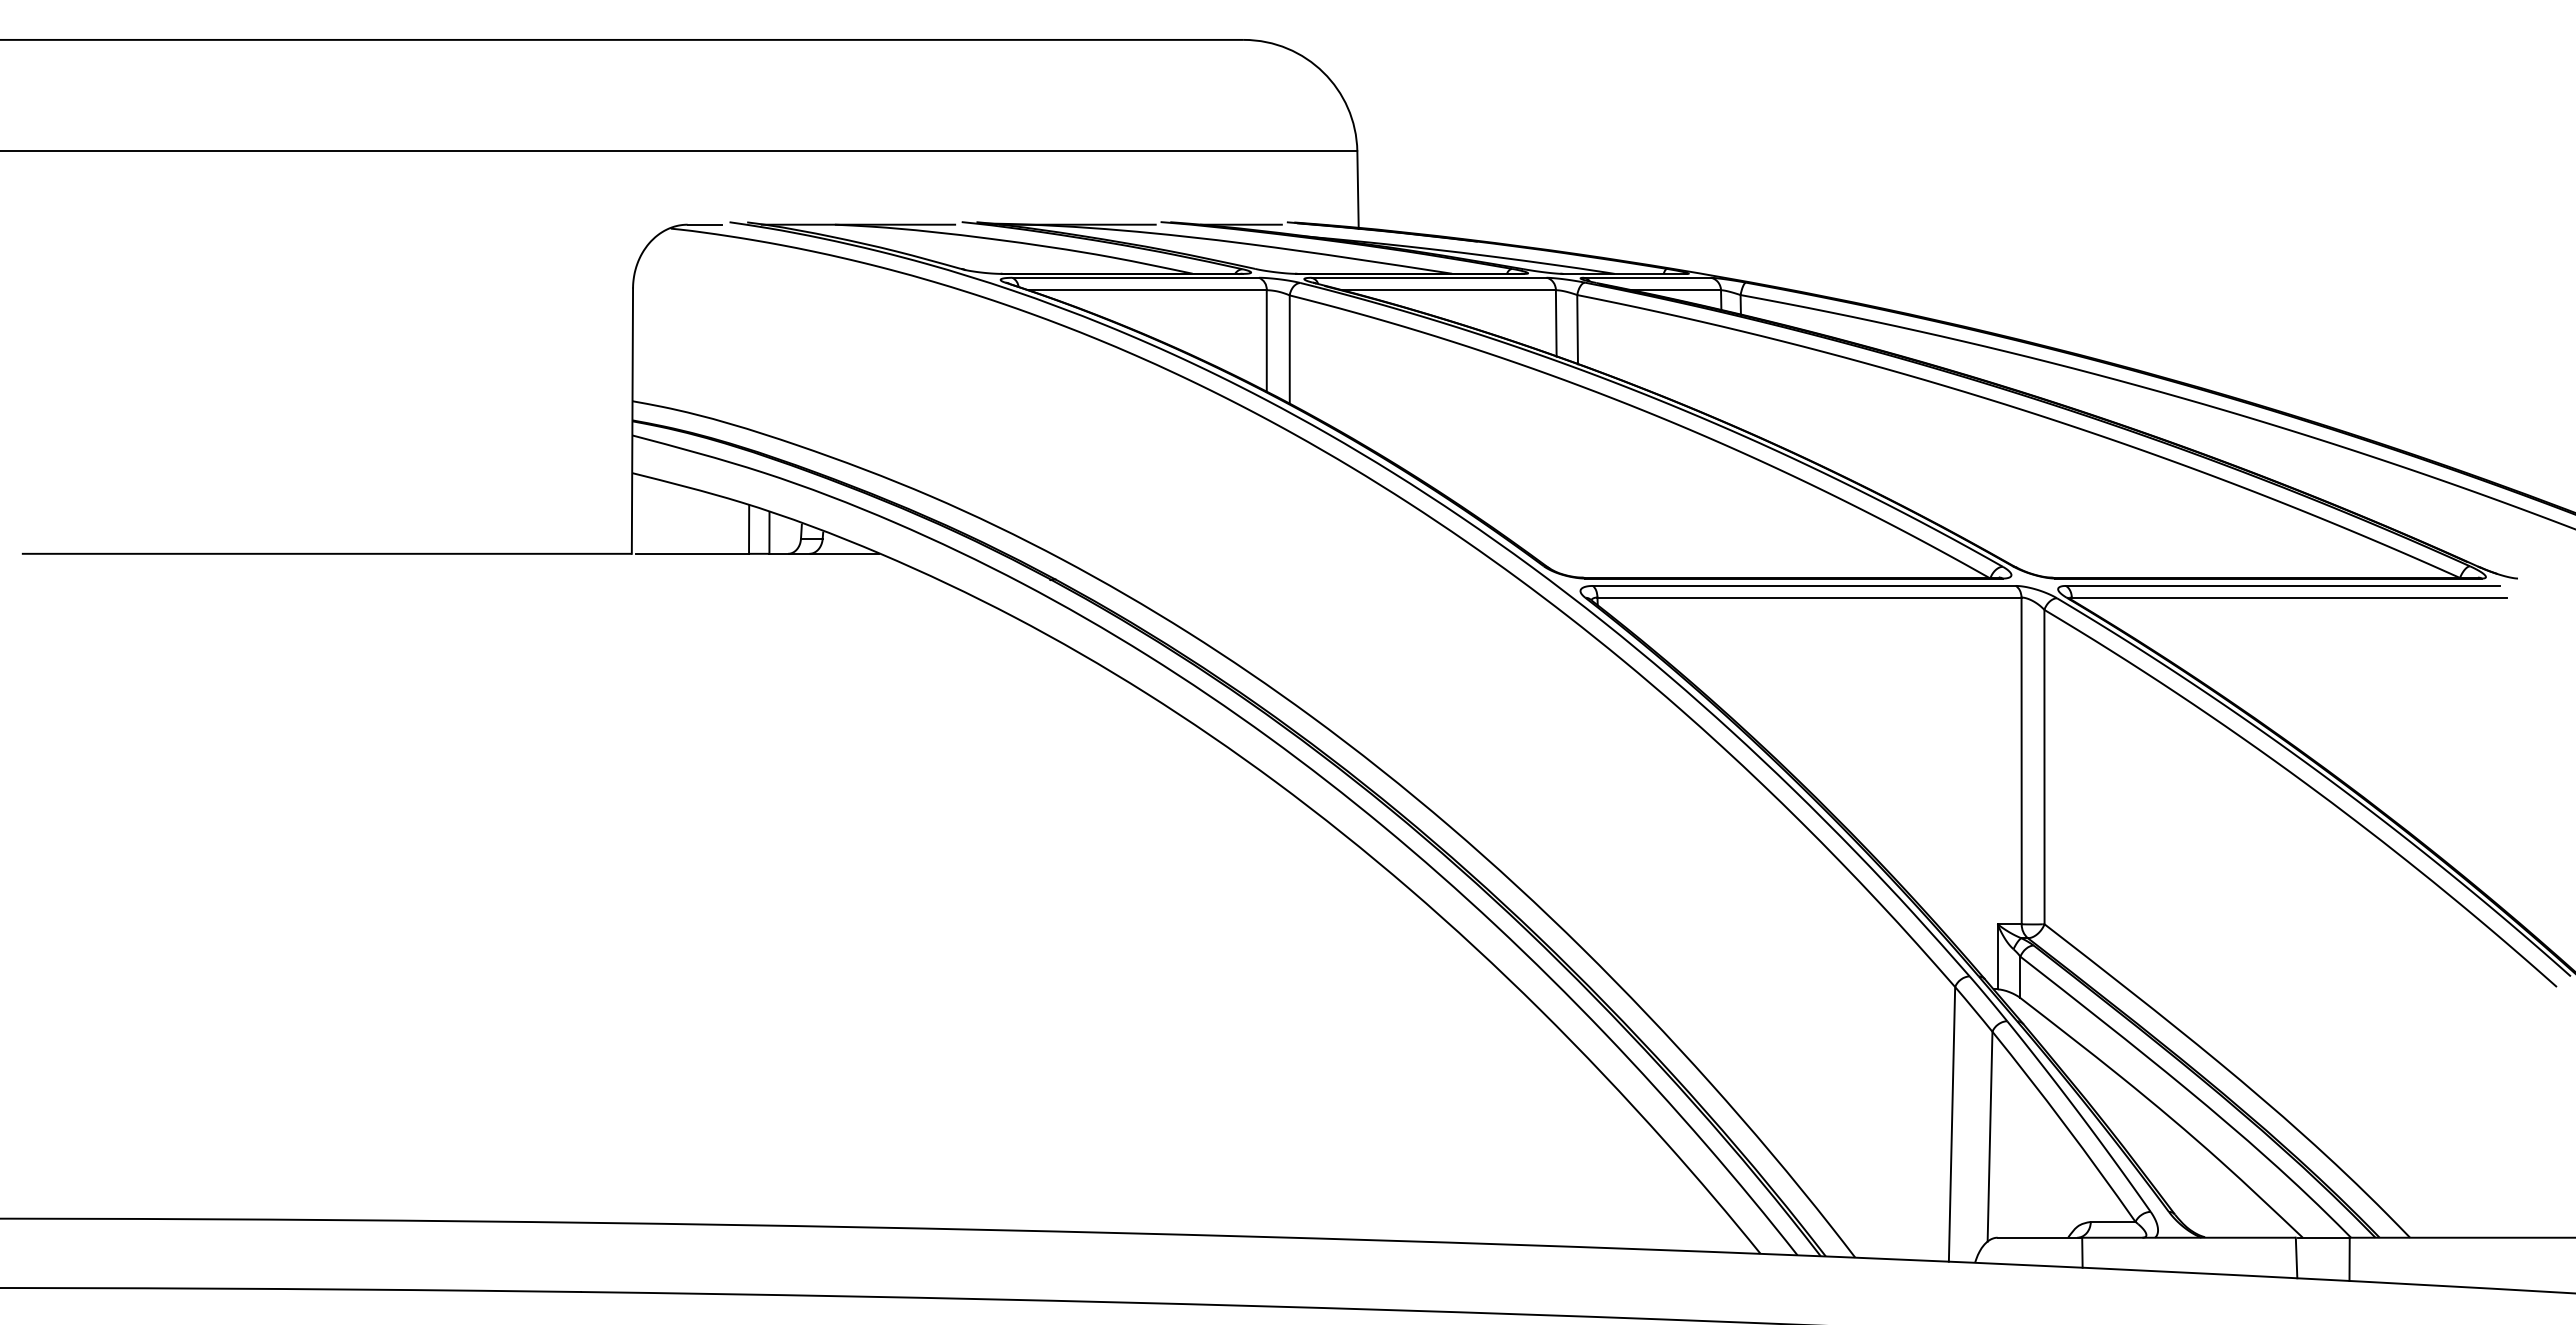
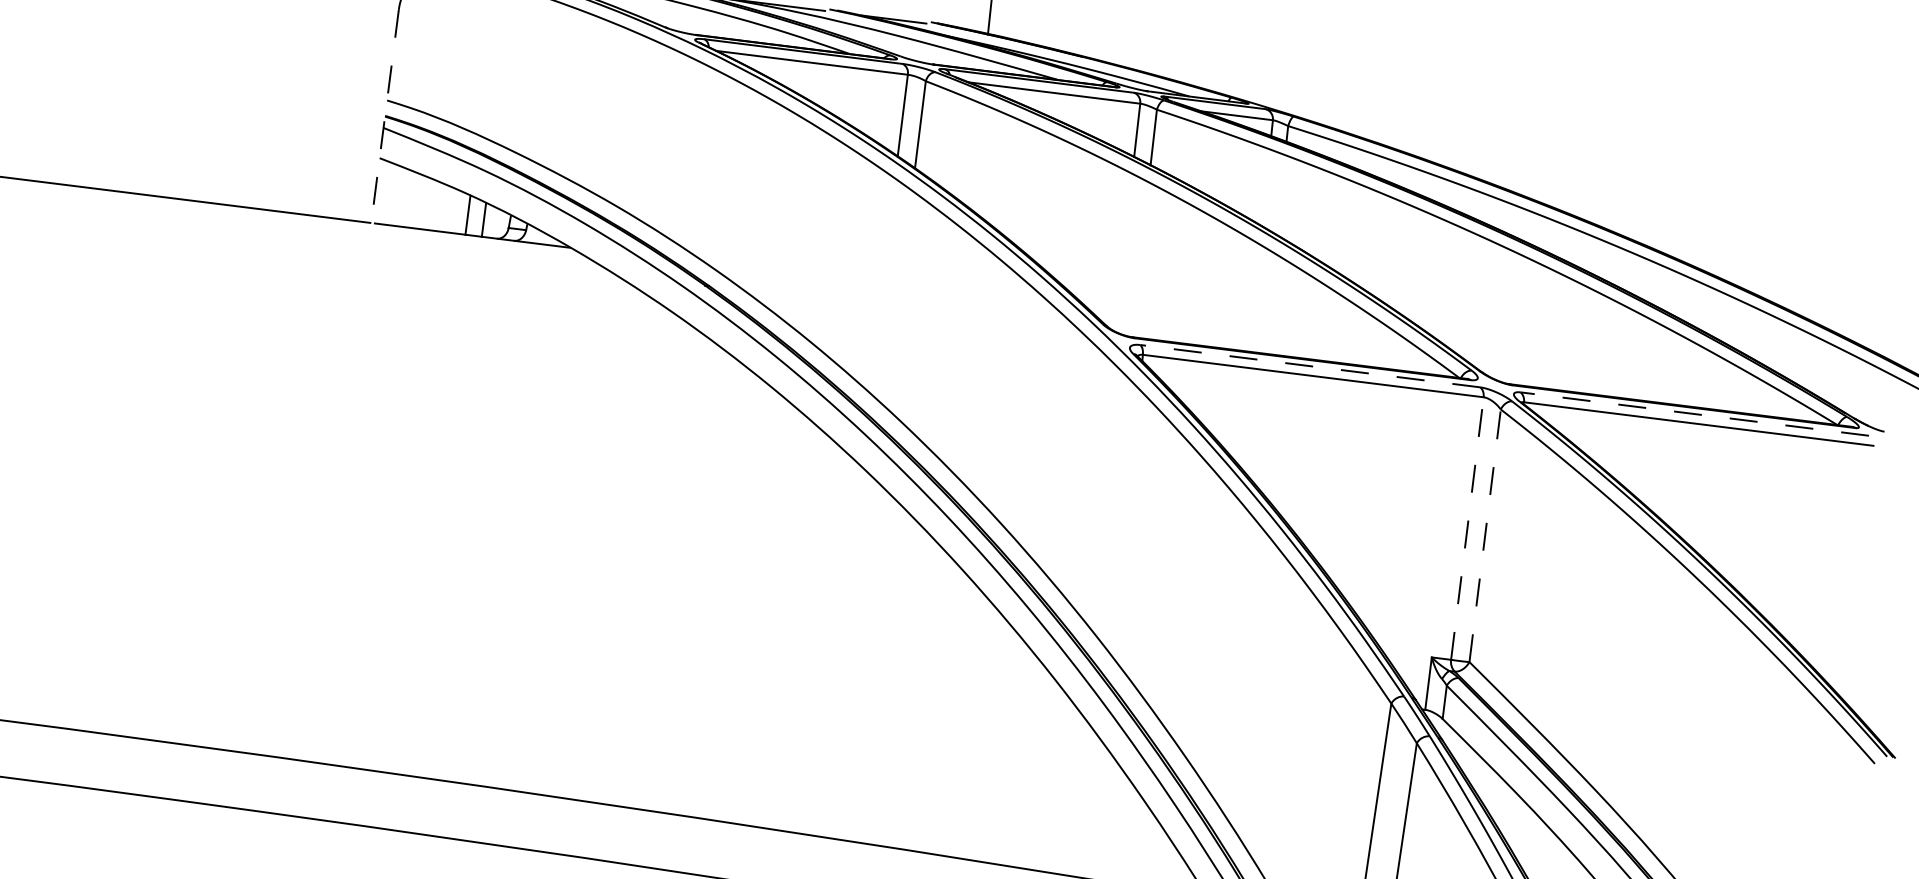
line: (632, 421) -> (385, 116), solid -> dashed
line: (1803, 585) -> (1309, 365), solid -> dashed
line: (2282, 585) -> (1694, 413), solid -> dashed
line: (2021, 760) -> (1467, 528), solid -> dashed
line: (2044, 766) -> (1485, 535), solid -> dashed

